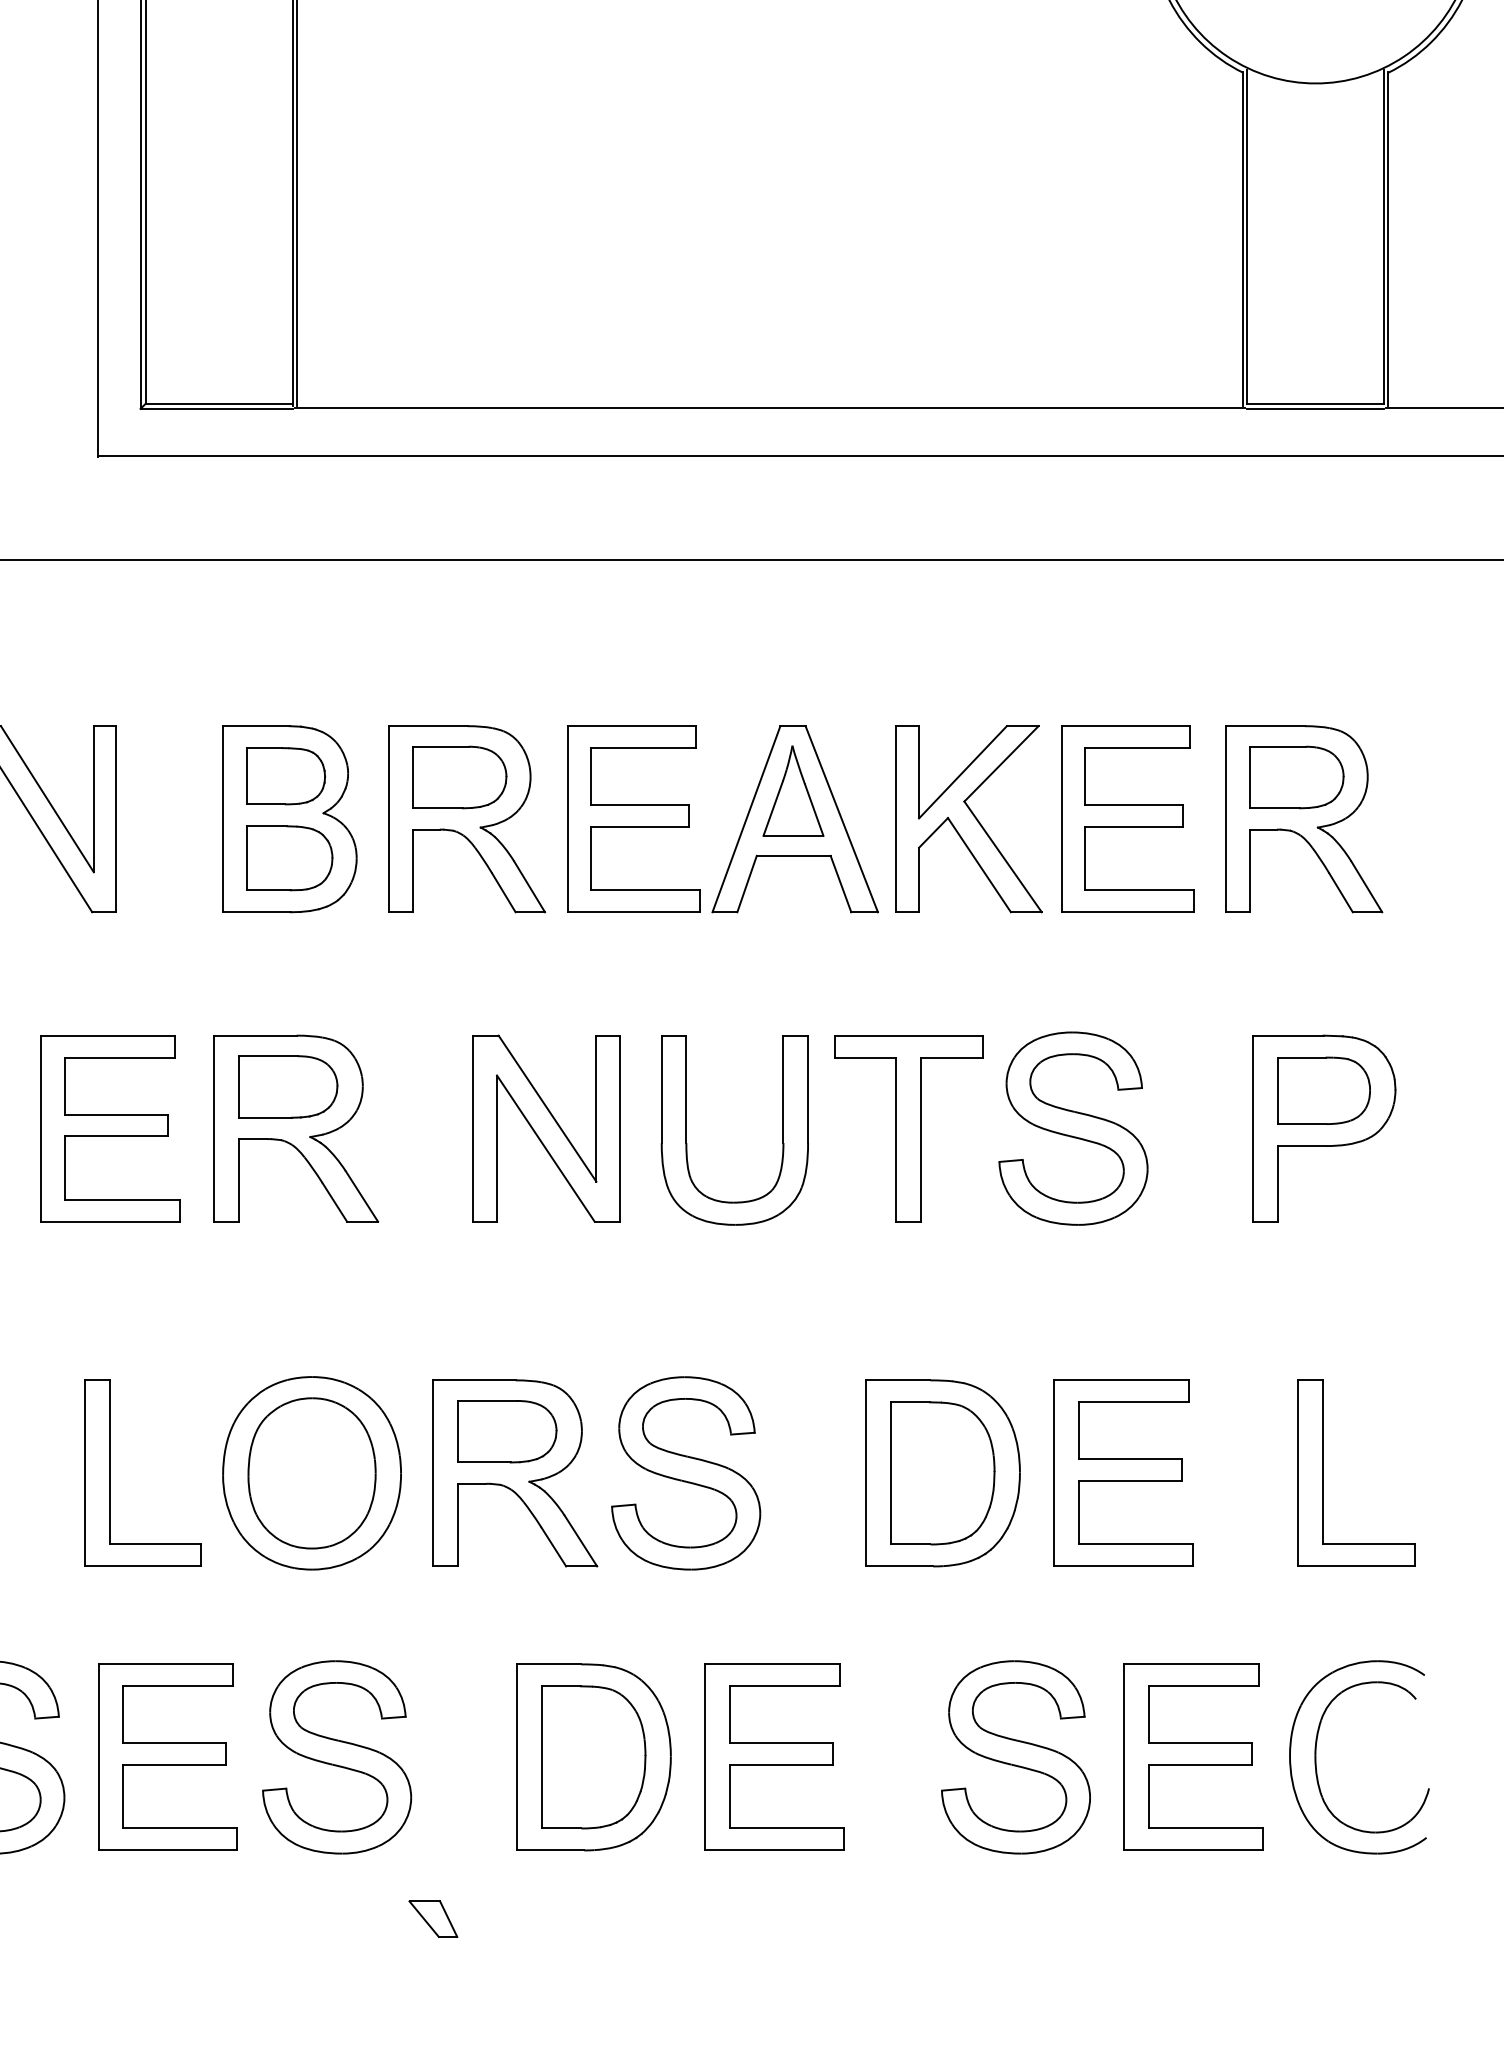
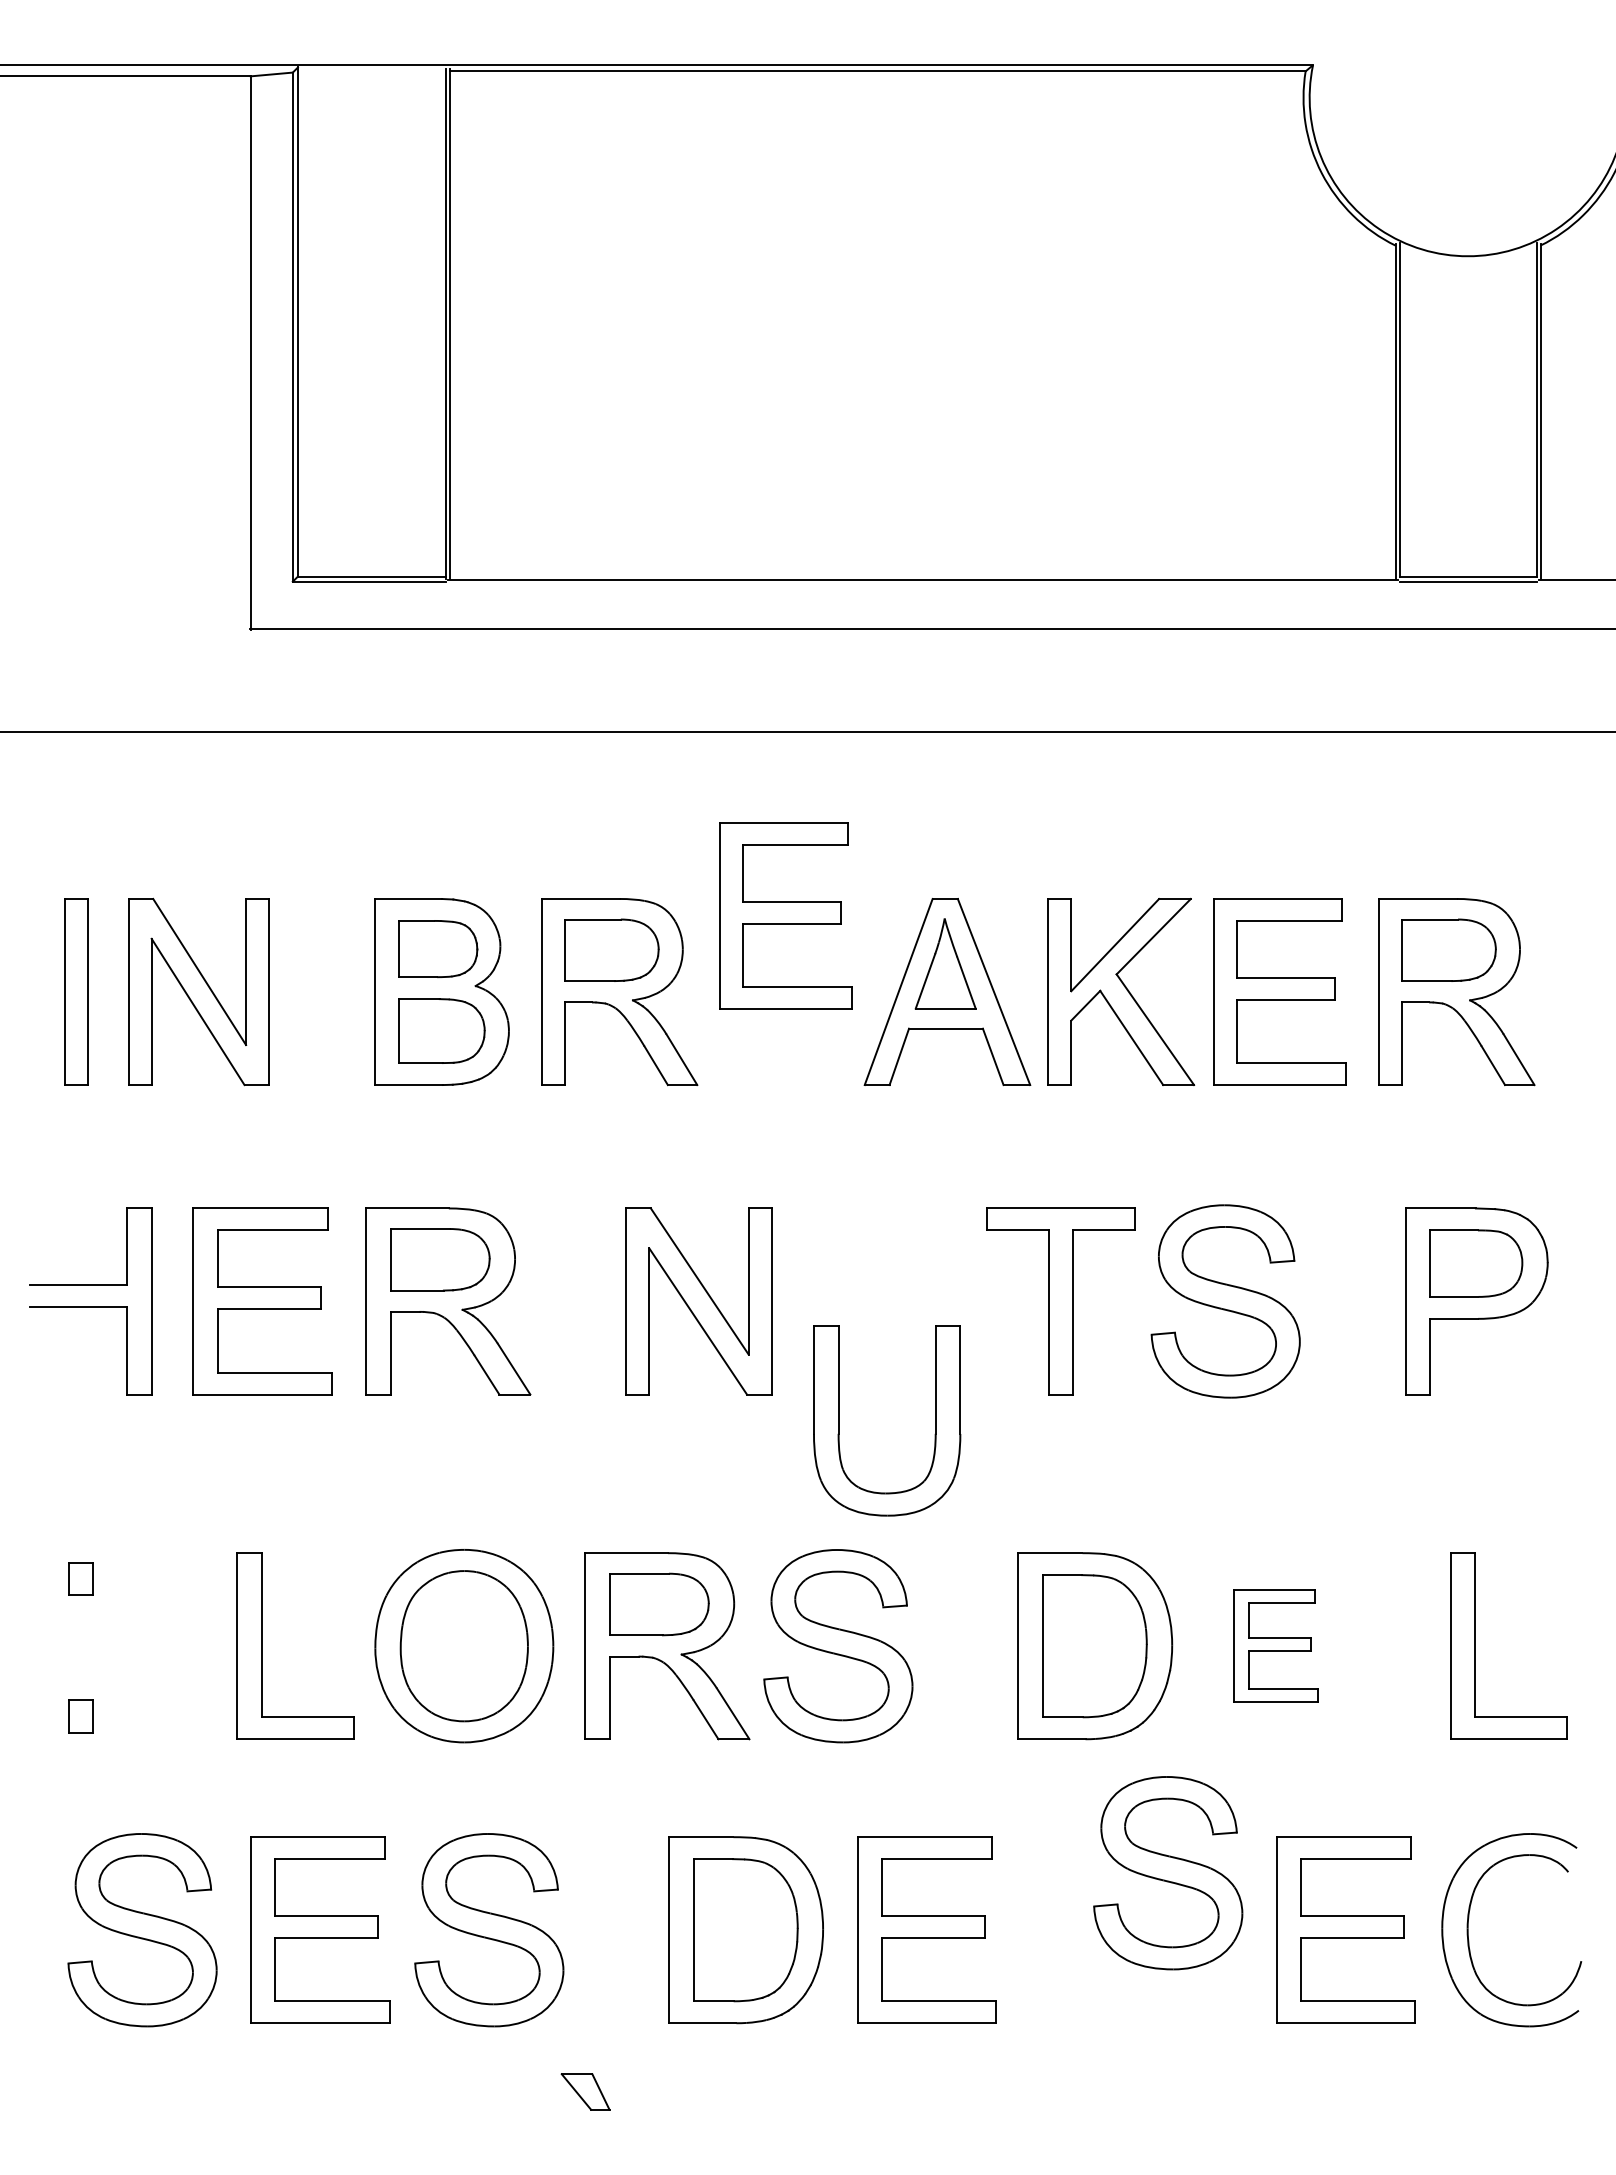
part: (633, 818) -> (785, 915), moved
part: (687, 1129) -> (839, 1420), moved
part: (1123, 1472) -> (1275, 1645), size x0.6
part: (1016, 1757) -> (1168, 1873), moved

